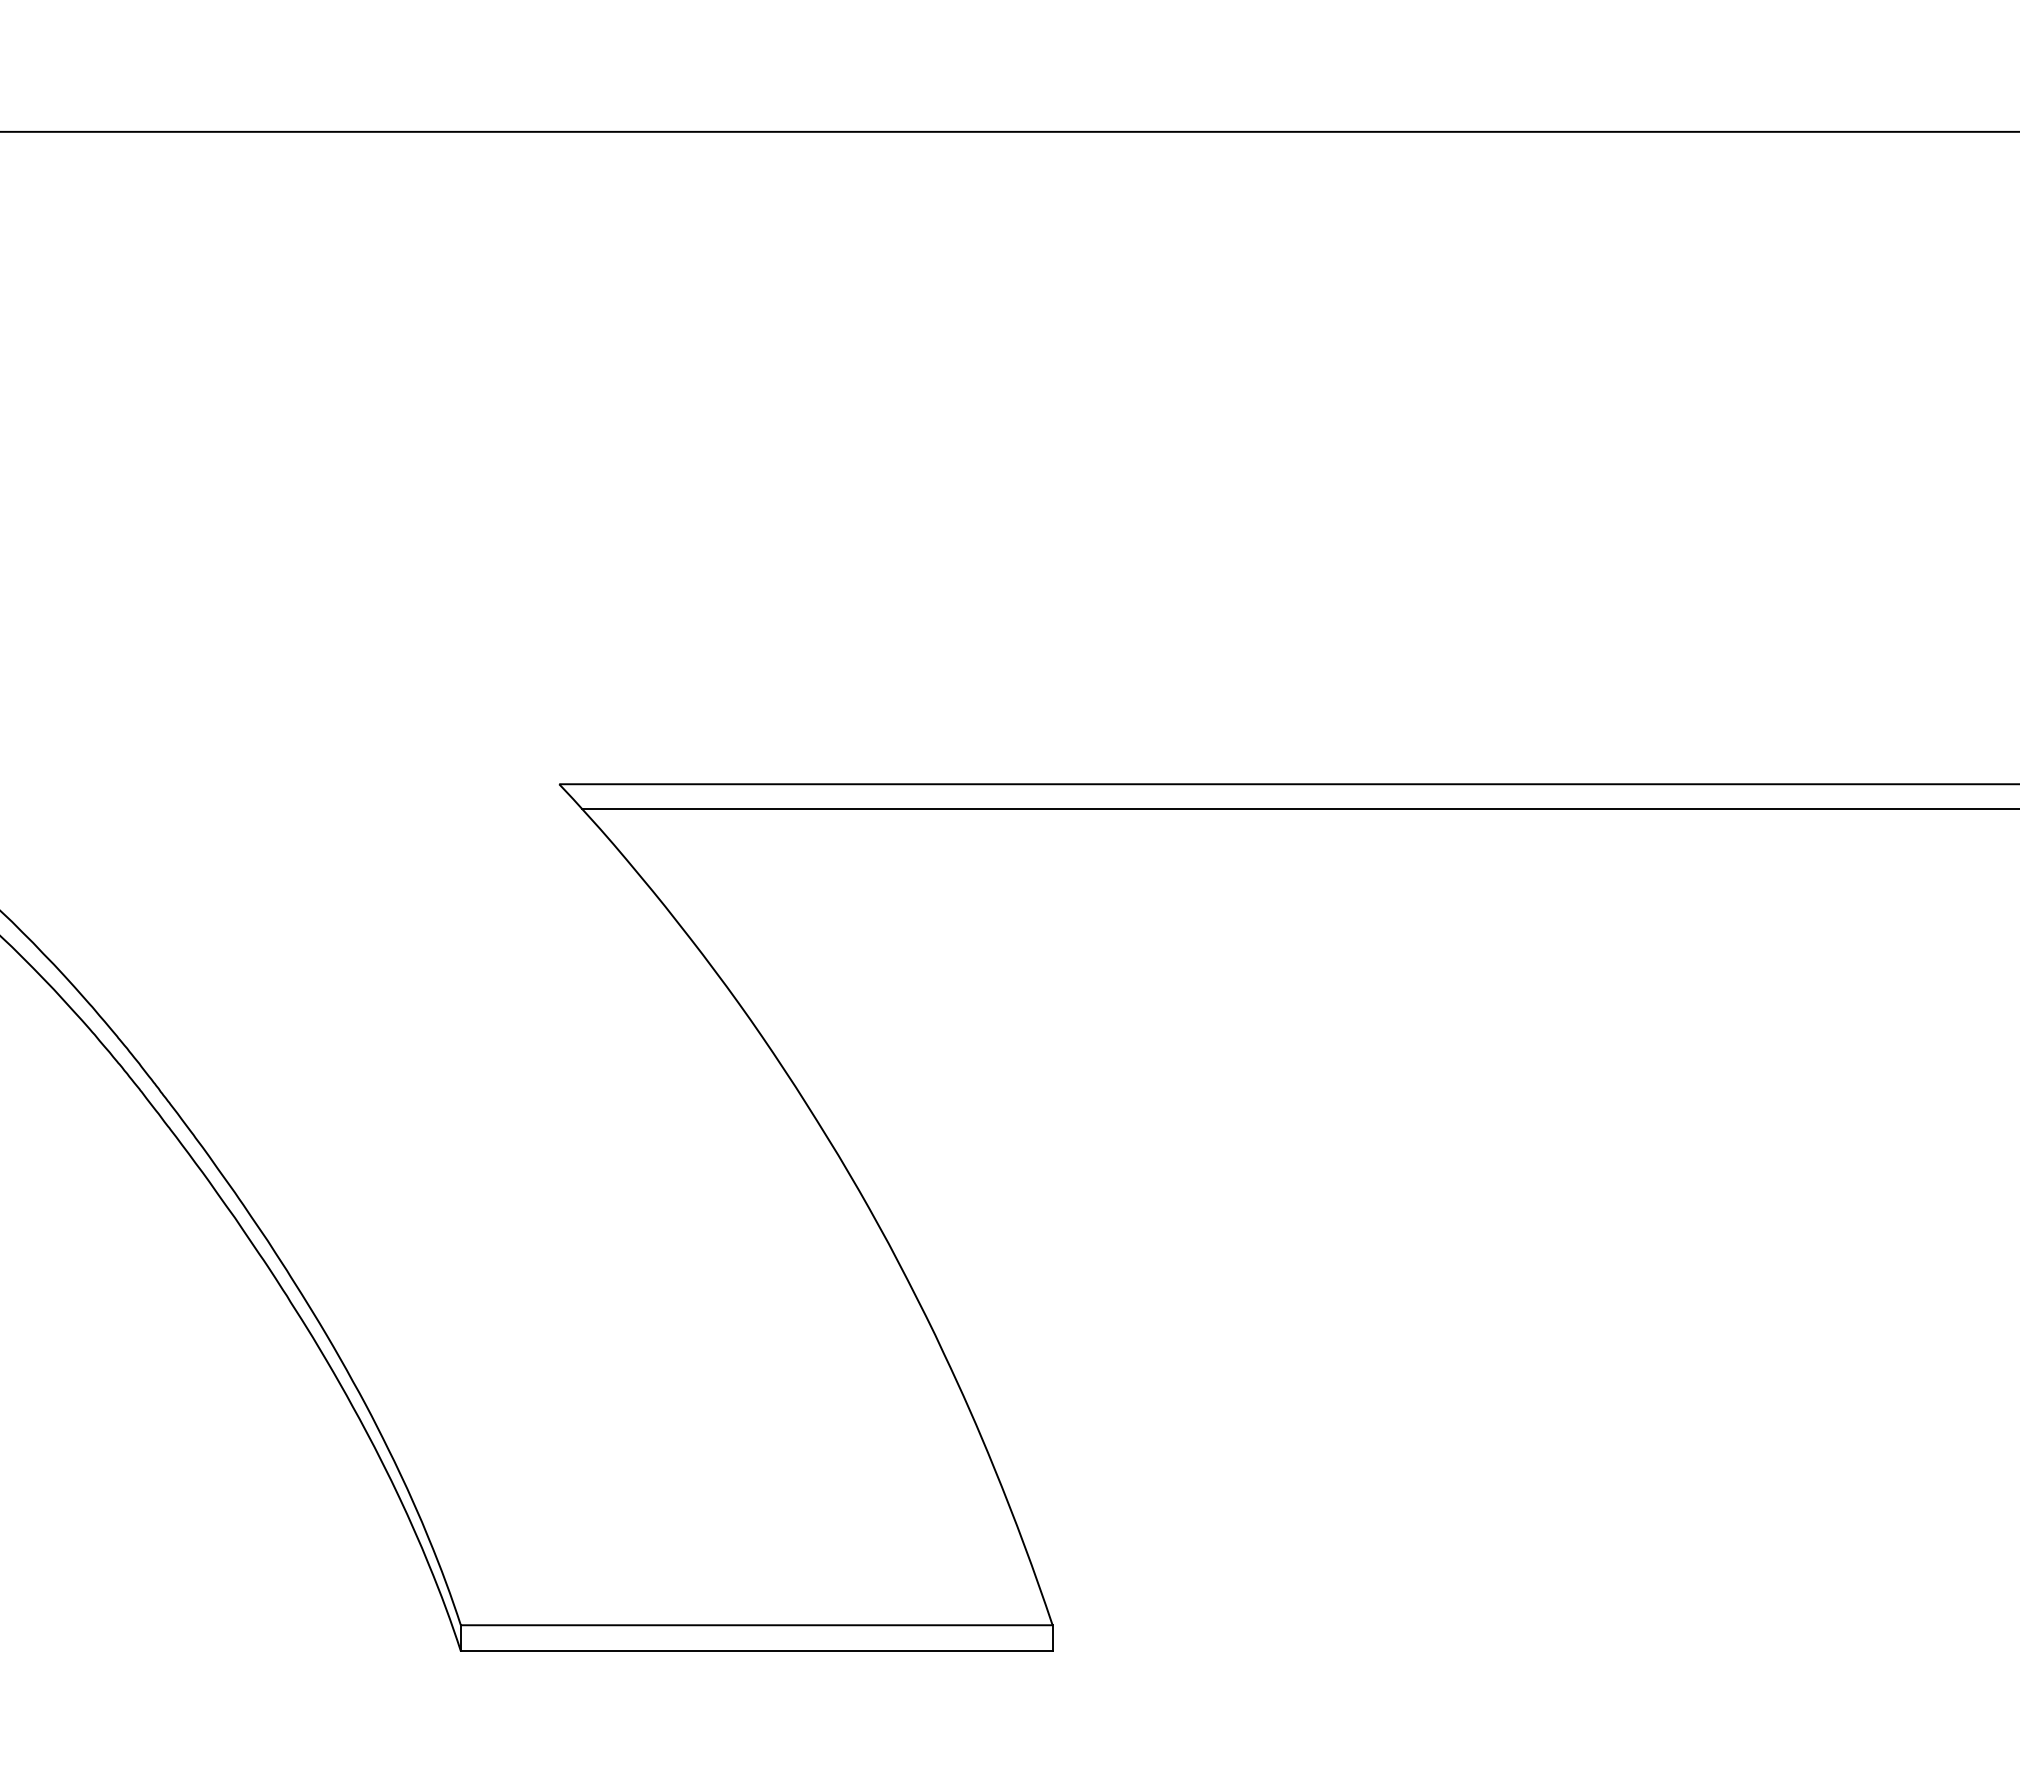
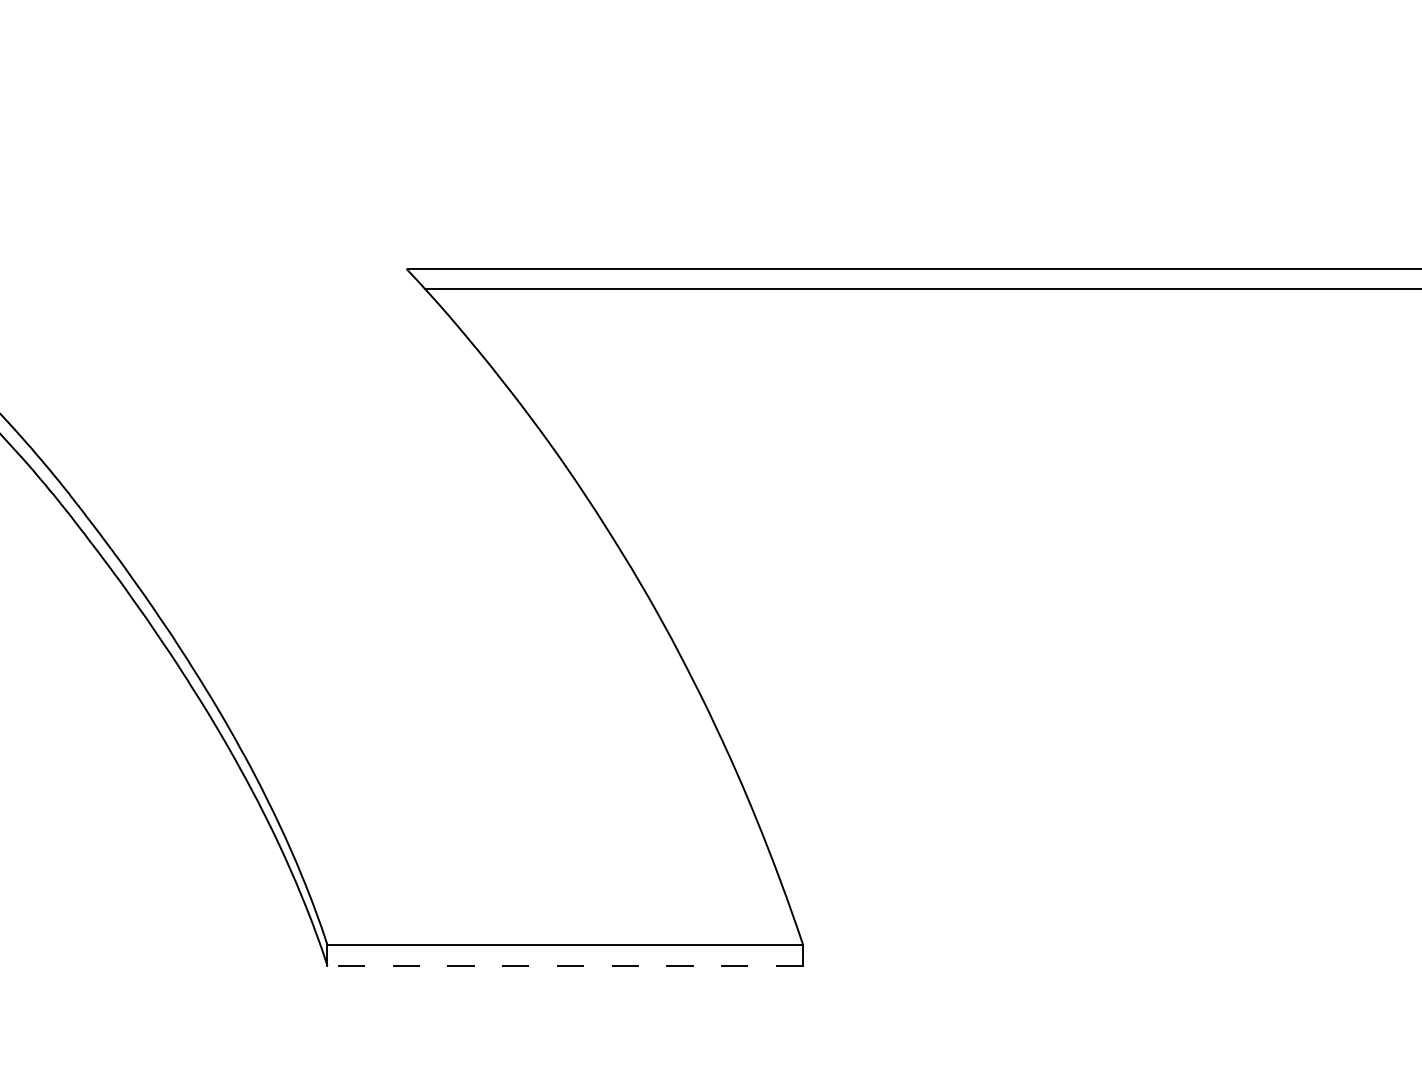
line: (756, 1651) -> (565, 966), solid -> dashed

